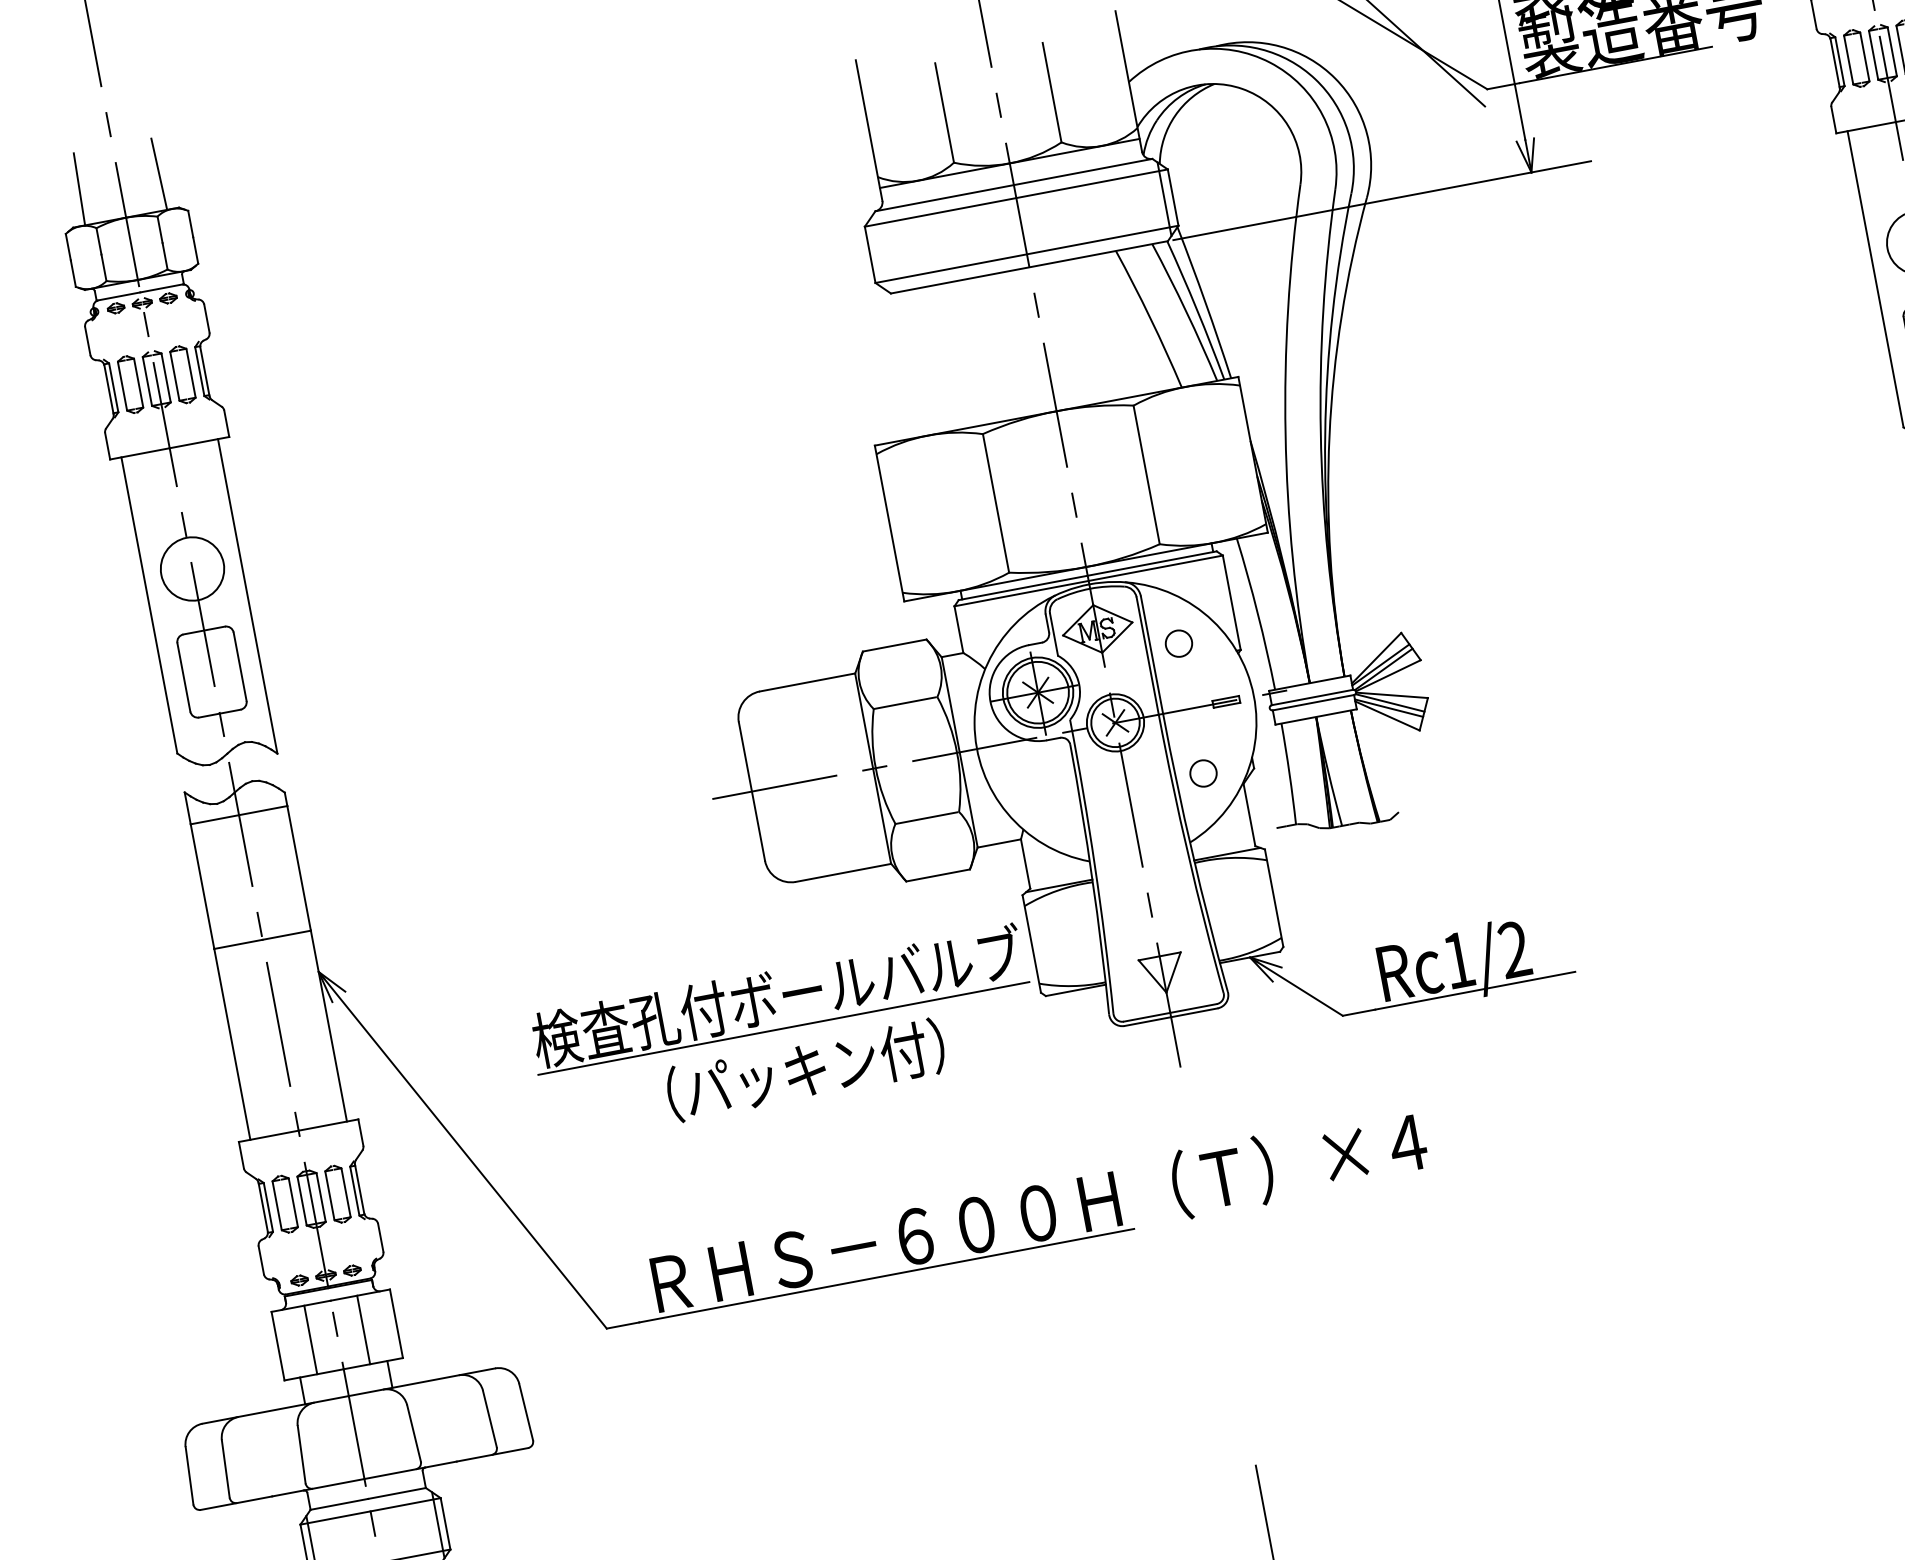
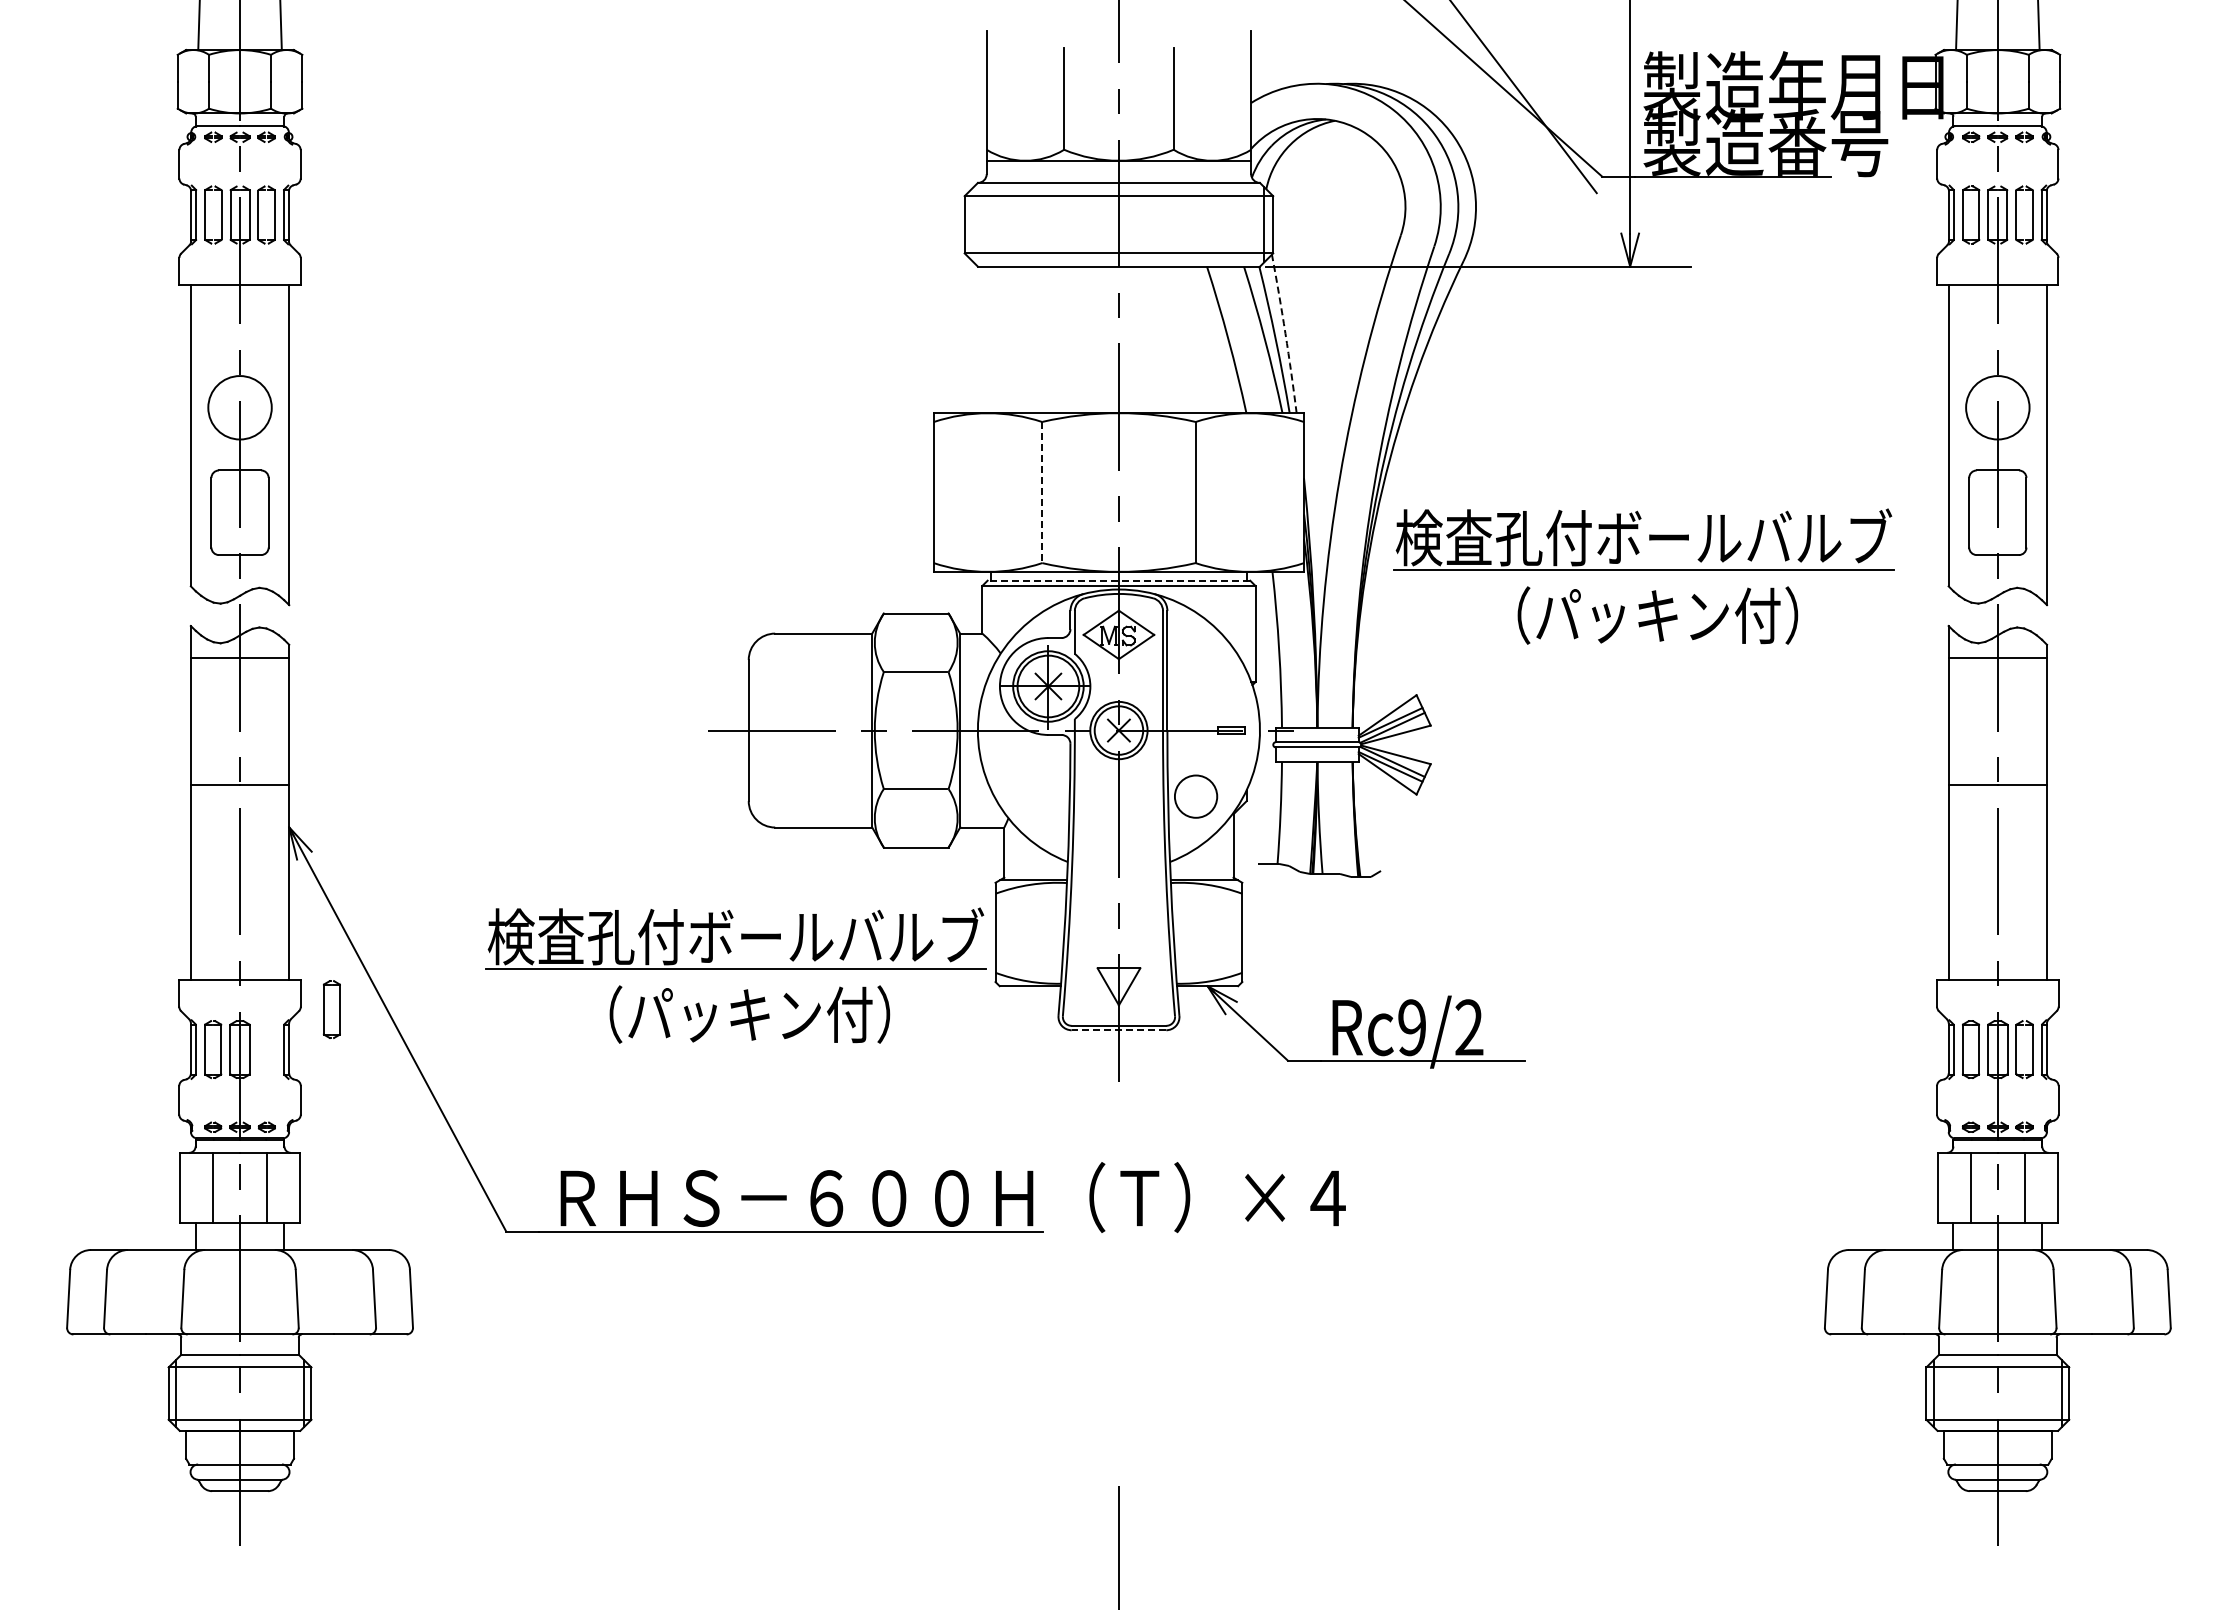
arc: (1205, 302) -> (1285, 333), solid -> dashed
part: (1602, 474) -> (1643, 576), added
line: (996, 503) -> (1042, 492), solid -> dashed
line: (1087, 575) -> (1118, 580), solid -> dashed
circle: (1179, 643) -> (1196, 664), removed
circle: (1202, 773) -> (1195, 796), size x1.6
text: (1457, 960) -> (1411, 1027), Rc1/2 -> Rc9/2
line: (1170, 1017) -> (1118, 1030), solid -> dashed
part: (337, 1194) -> (331, 1009), moved

